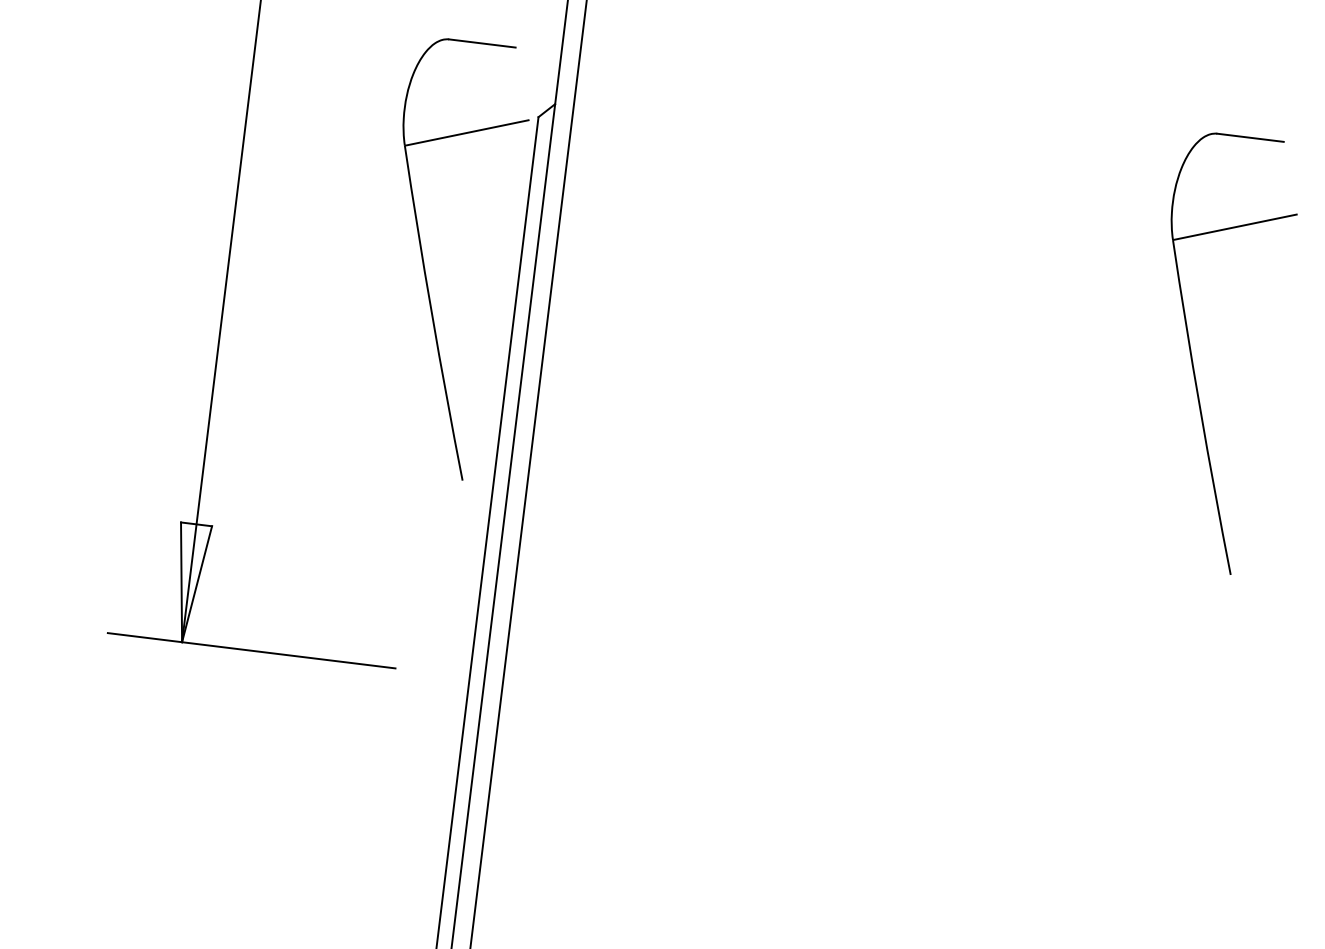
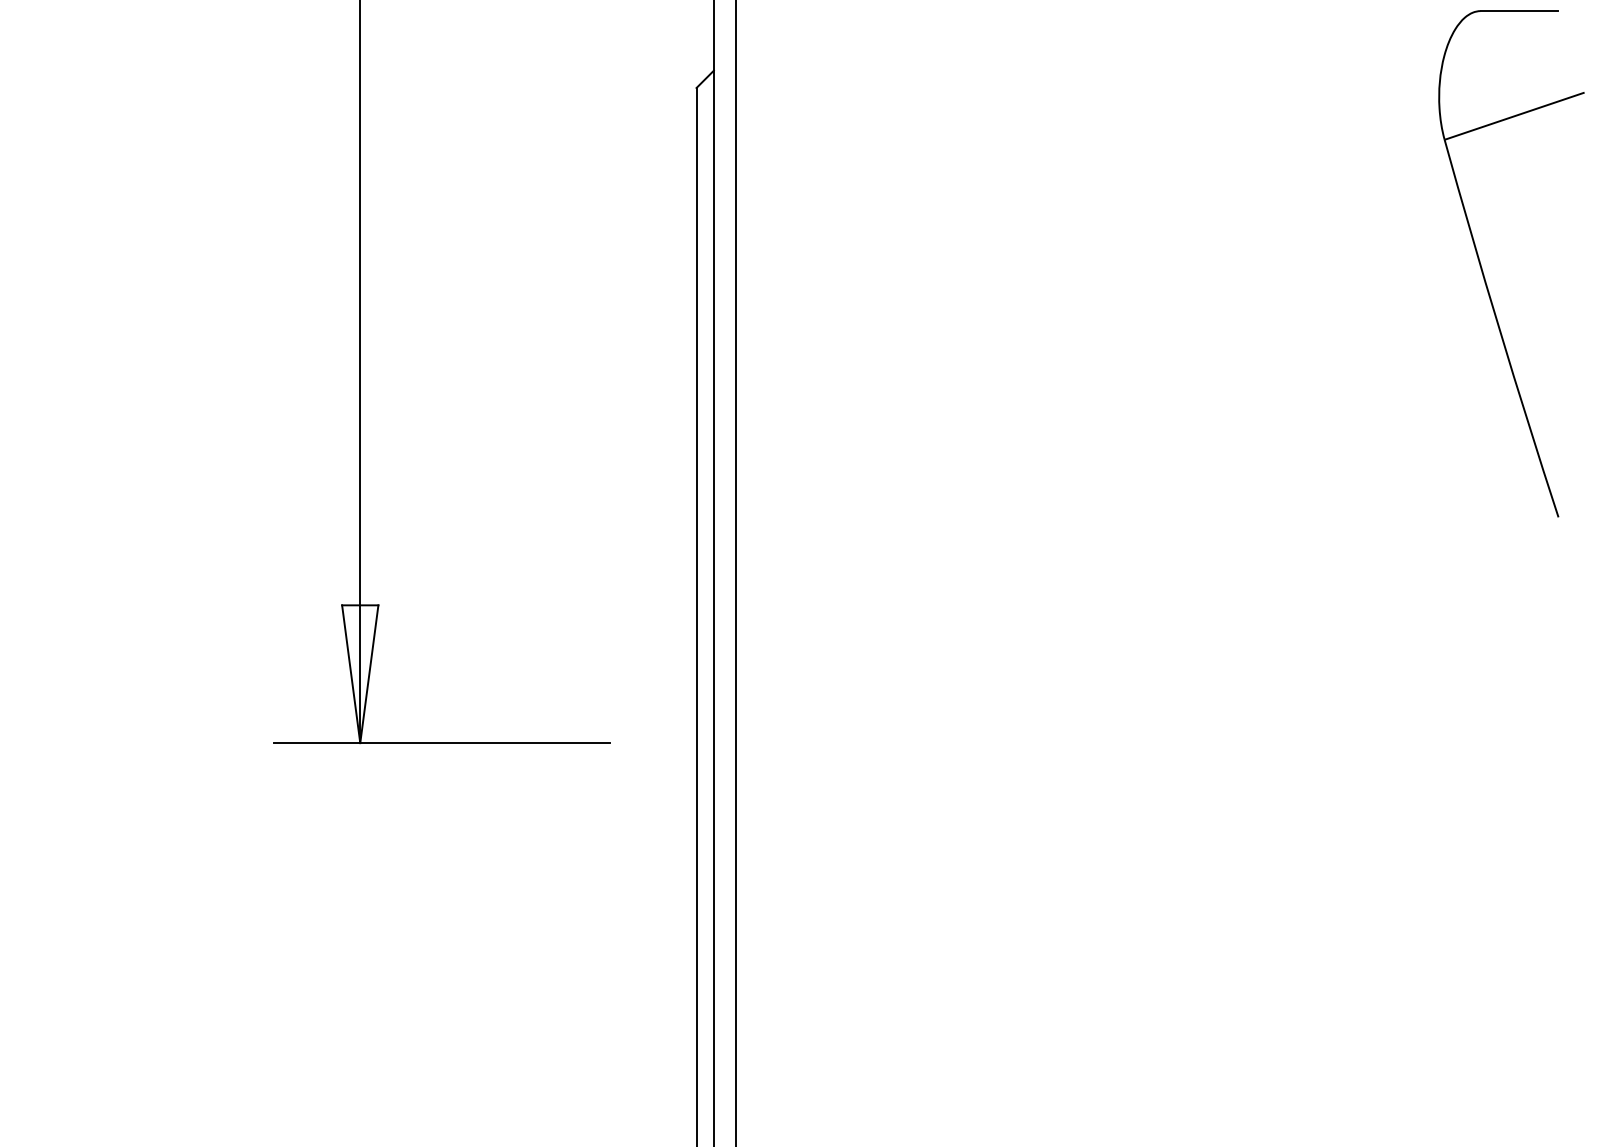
part: (424, 262) -> (585, 271), removed

